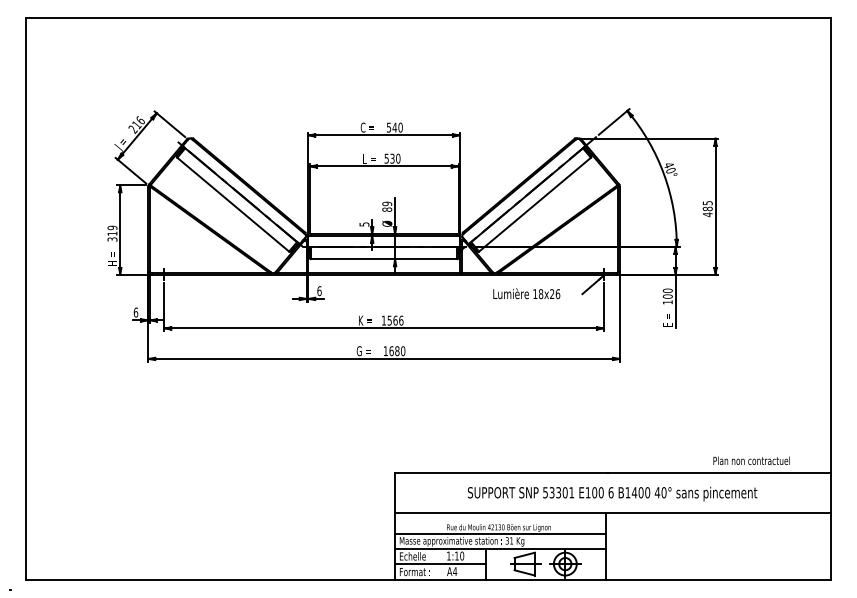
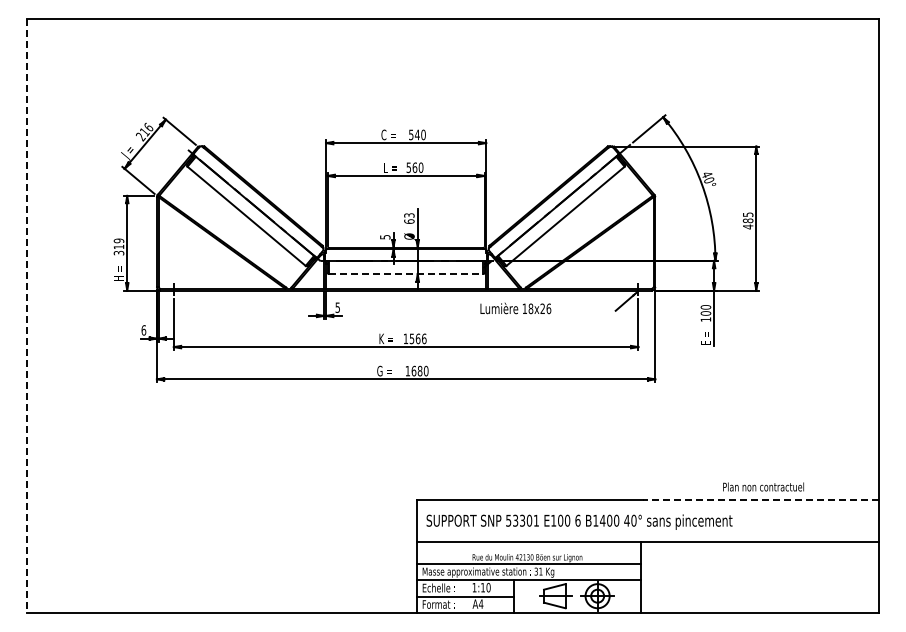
text: (392, 158) -> (414, 167), 530 -> 560
text: (387, 206) -> (409, 218), 89 -> 63
line: (384, 259) -> (406, 274), solid -> dashed
text: (319, 290) -> (337, 307), 6 -> 5
text: (526, 293) -> (515, 308), moved
line: (25, 299) -> (27, 316), solid -> dashed
text: (751, 460) -> (763, 486), moved
line: (719, 473) -> (760, 500), solid -> dashed
text: (612, 493) -> (579, 521), moved

